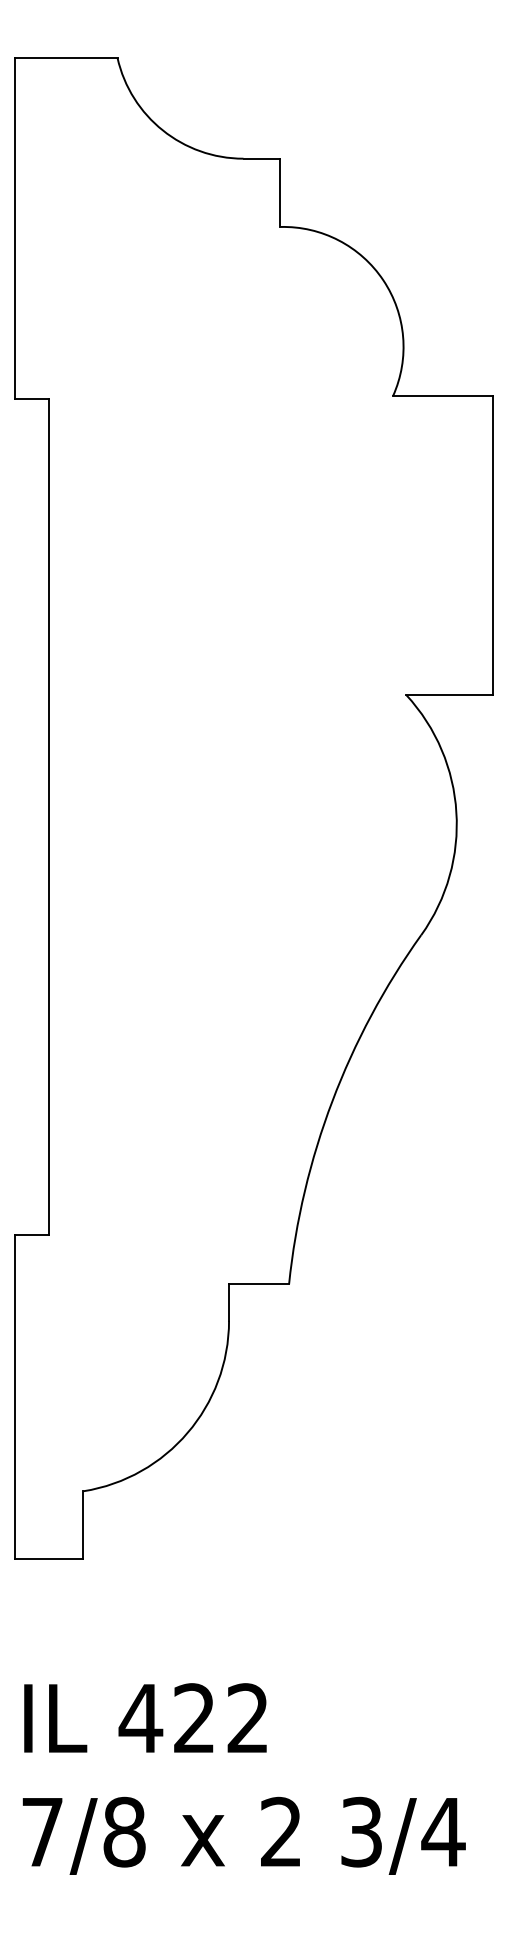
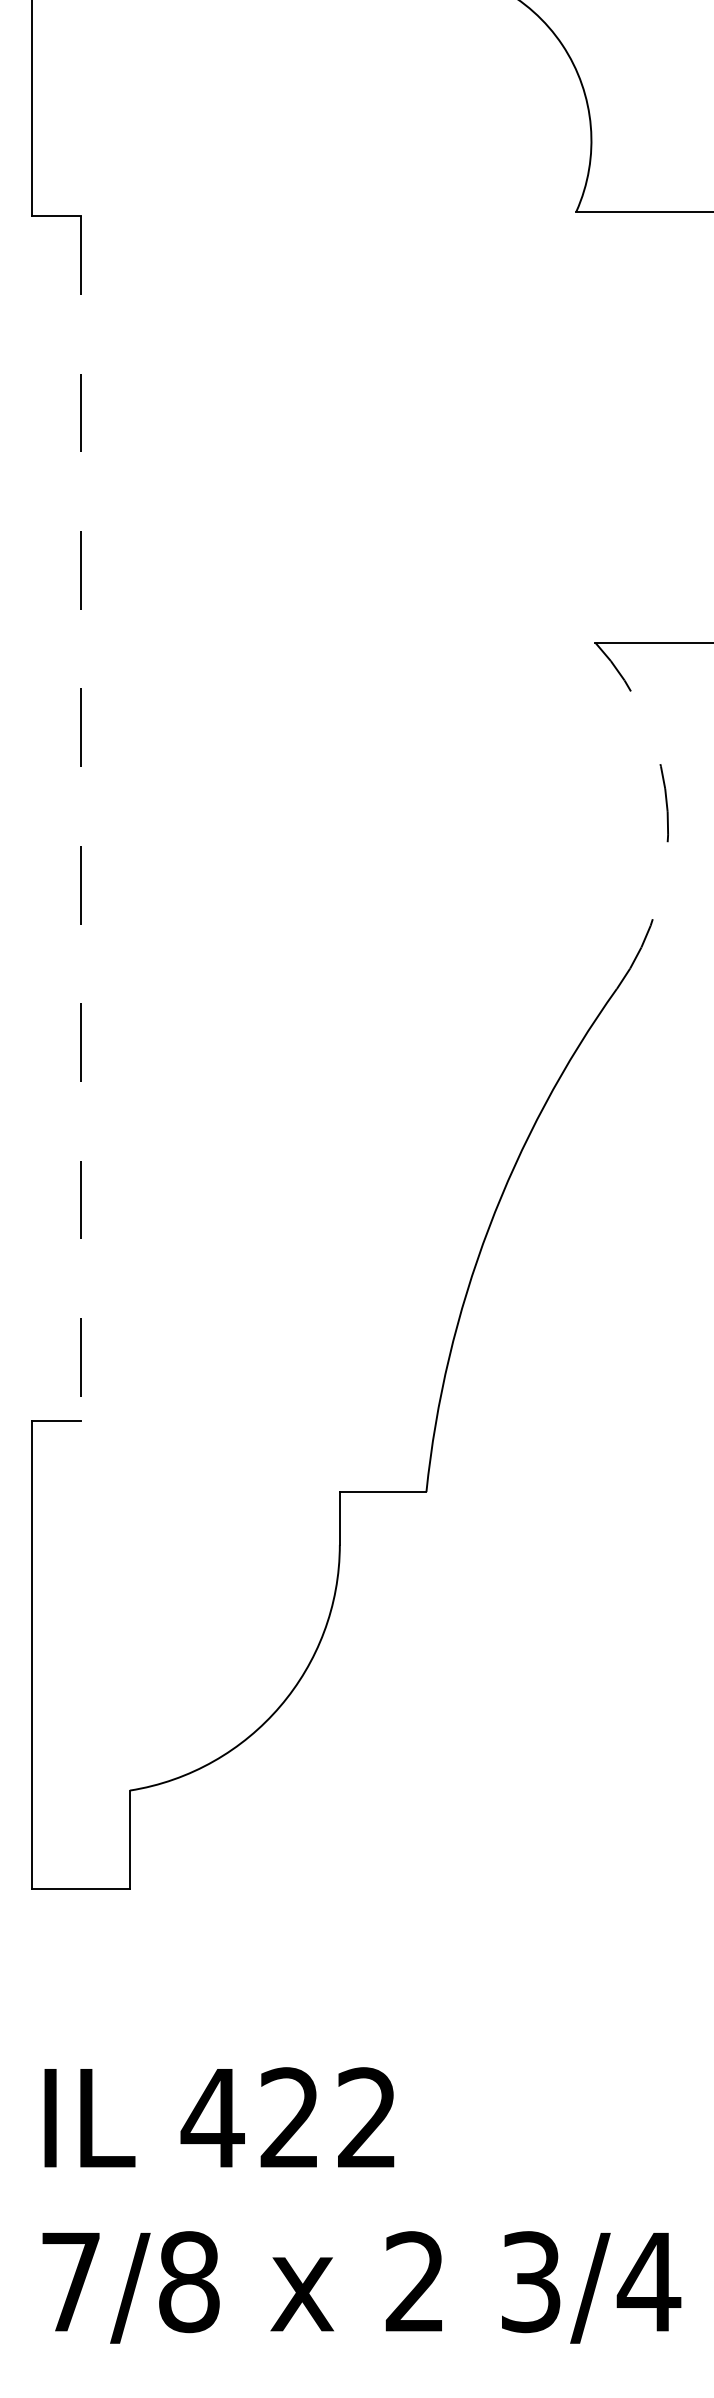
arc: (456, 812) -> (667, 812), solid -> dashed
line: (49, 817) -> (81, 819), solid -> dashed

